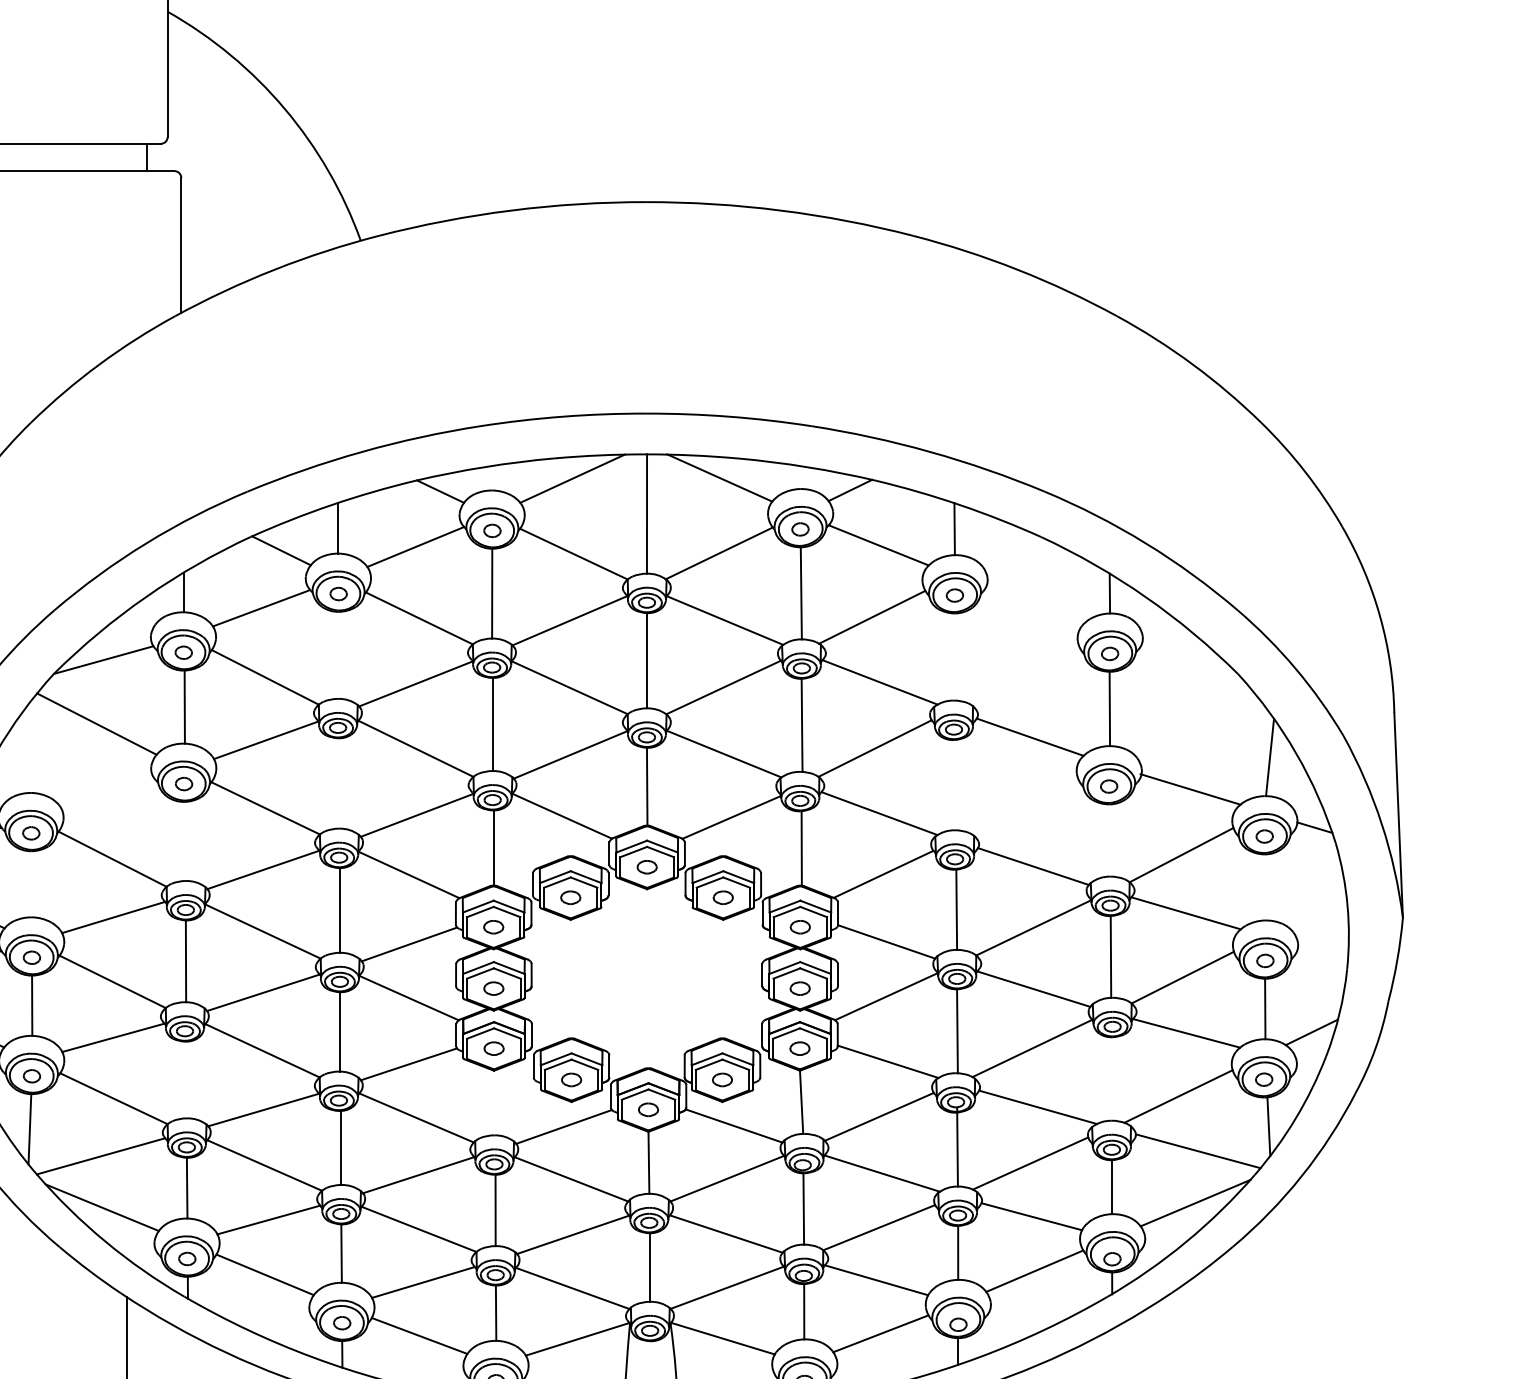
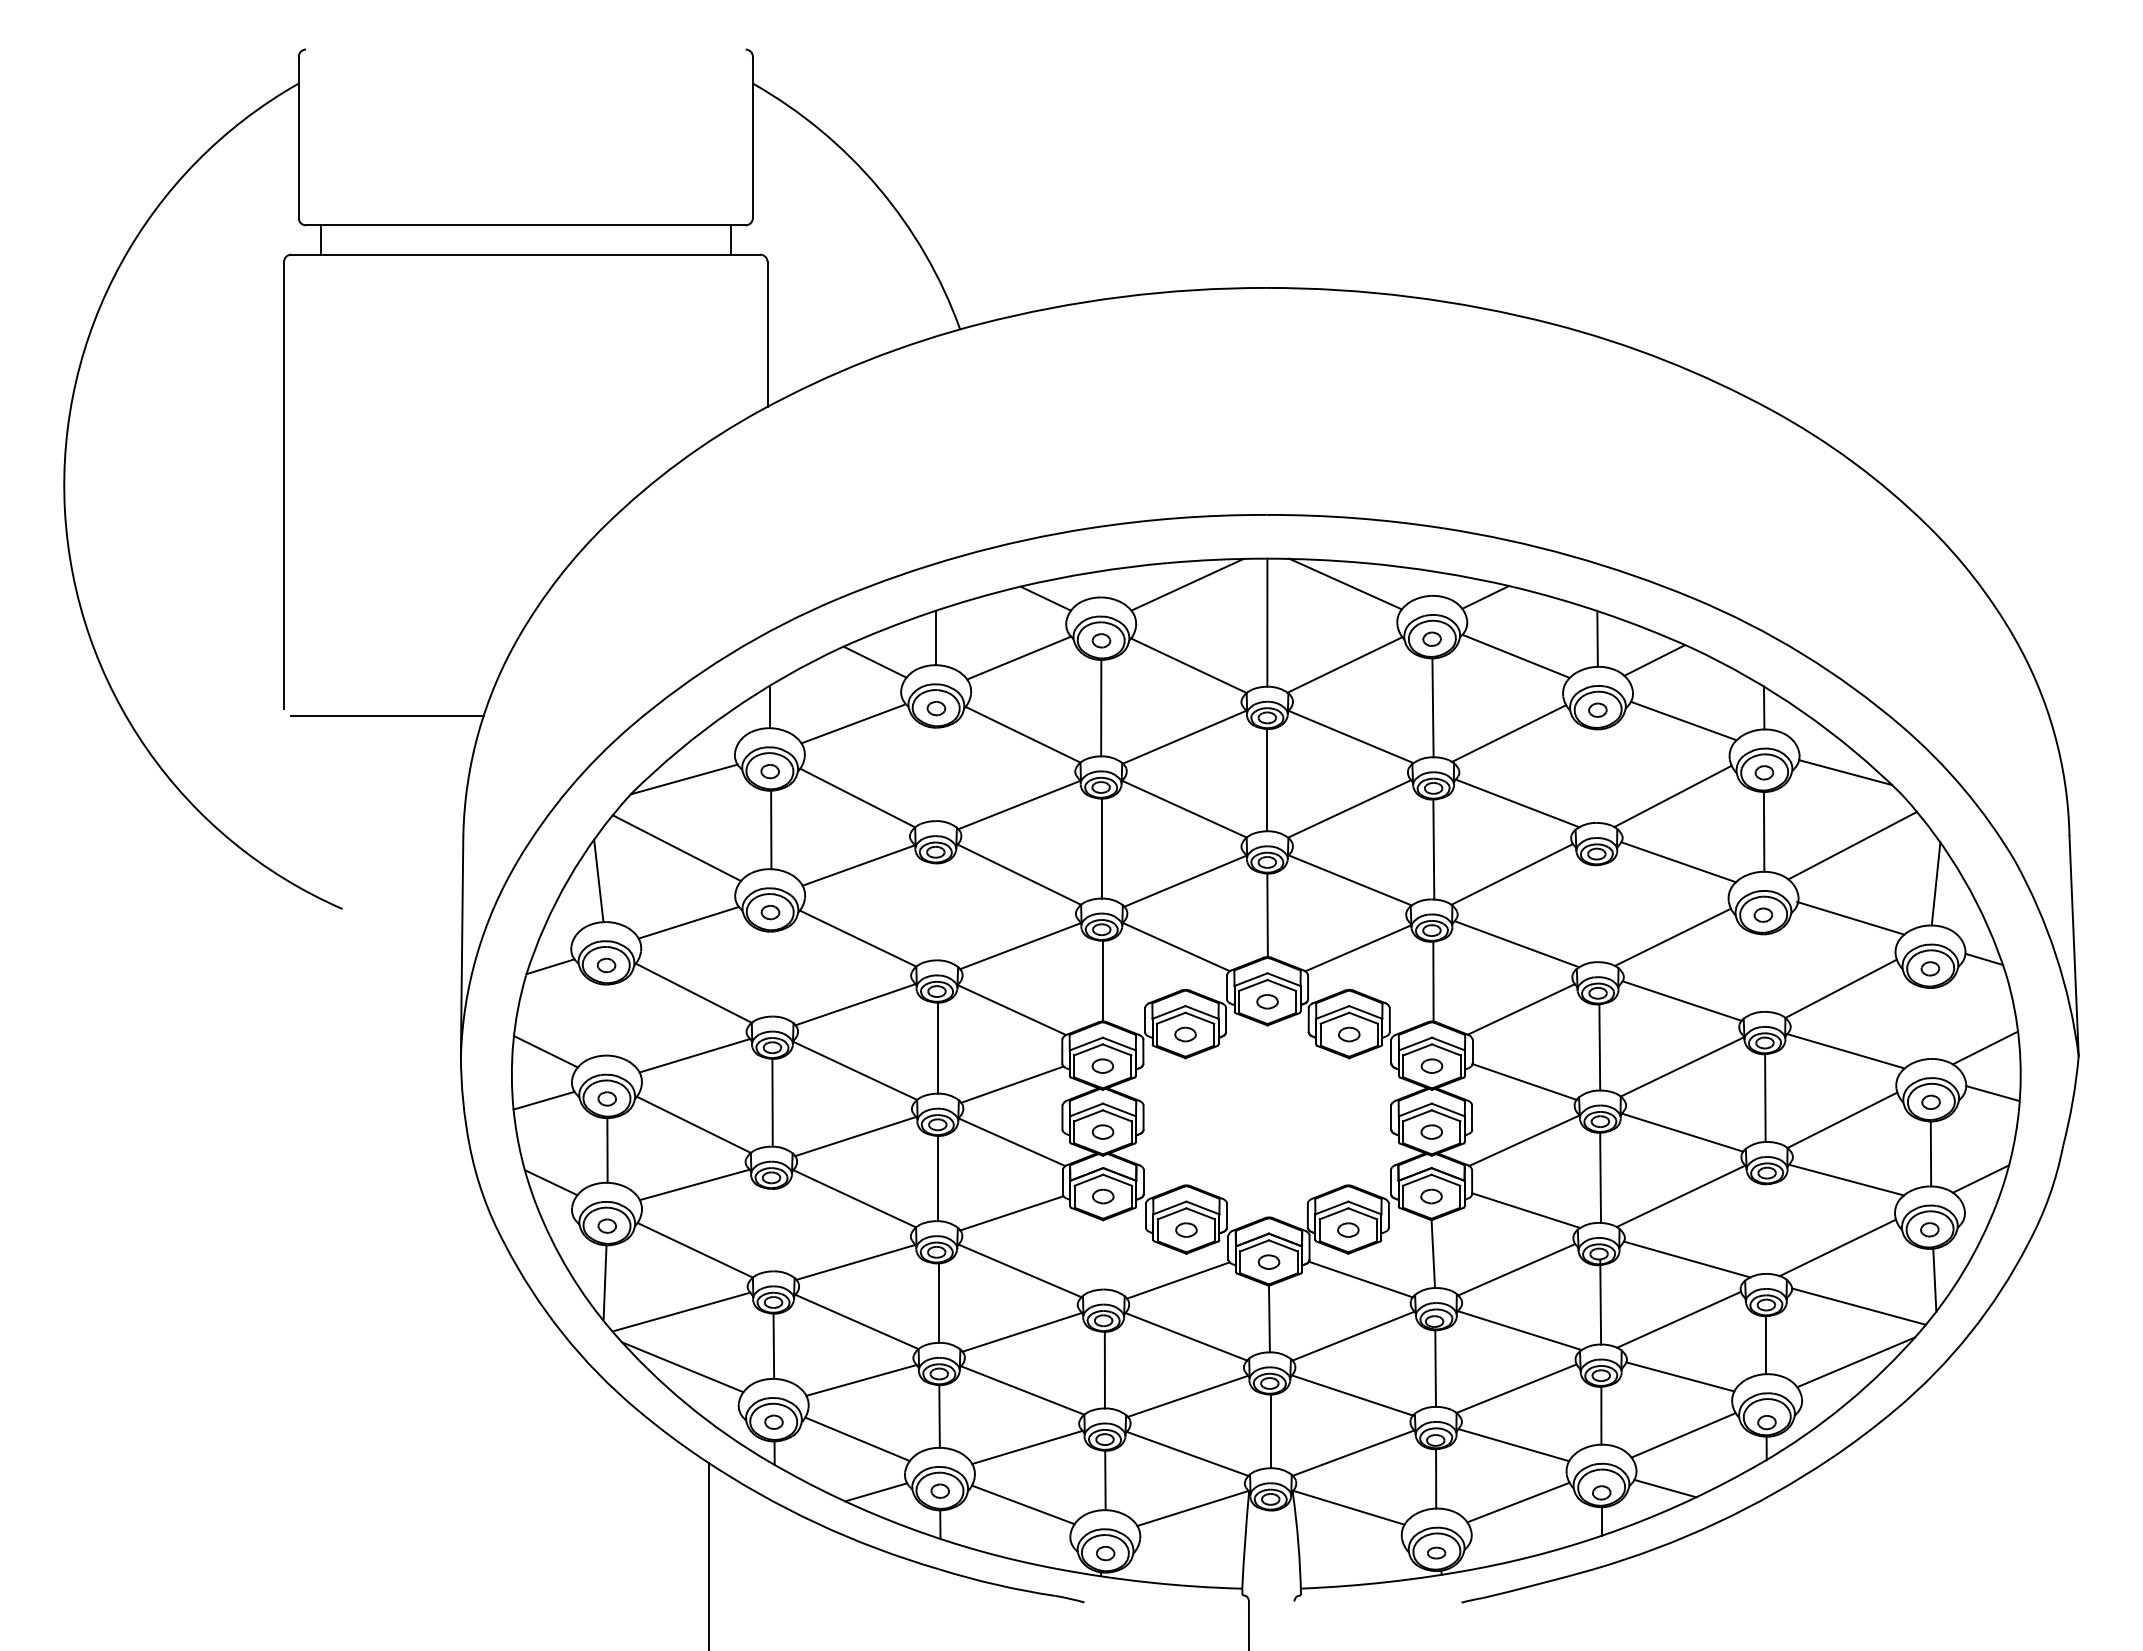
line: (1007, 549) -> (1654, 660), added
line: (1034, 605) -> (1683, 720), added
line: (1185, 653) -> (1845, 772), added
line: (1024, 675) -> (1672, 796), added
line: (1192, 721) -> (1852, 845), added
line: (23, 754) -> (598, 880), added
line: (107, 793) -> (688, 922), added
line: (1024, 806) -> (1672, 936), added
line: (1316, 909) -> (1985, 1047), added
line: (1322, 952) -> (1992, 1093), added
line: (1017, 1320) -> (1665, 1488), added
line: (282, 1324) -> (876, 1492), added

